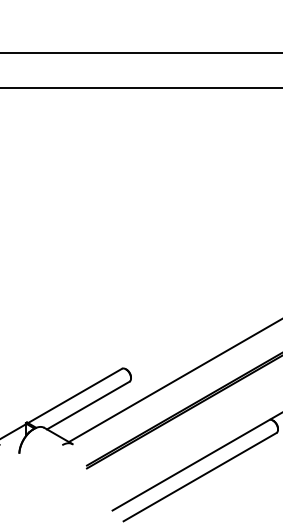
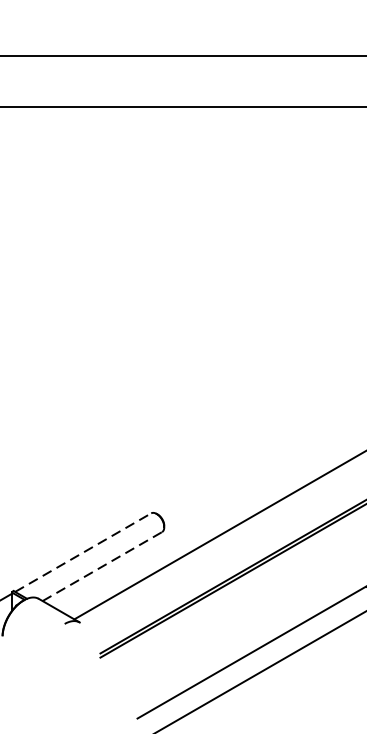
line: (75, 395) -> (83, 552), solid -> dashed
line: (88, 405) -> (102, 566), solid -> dashed

